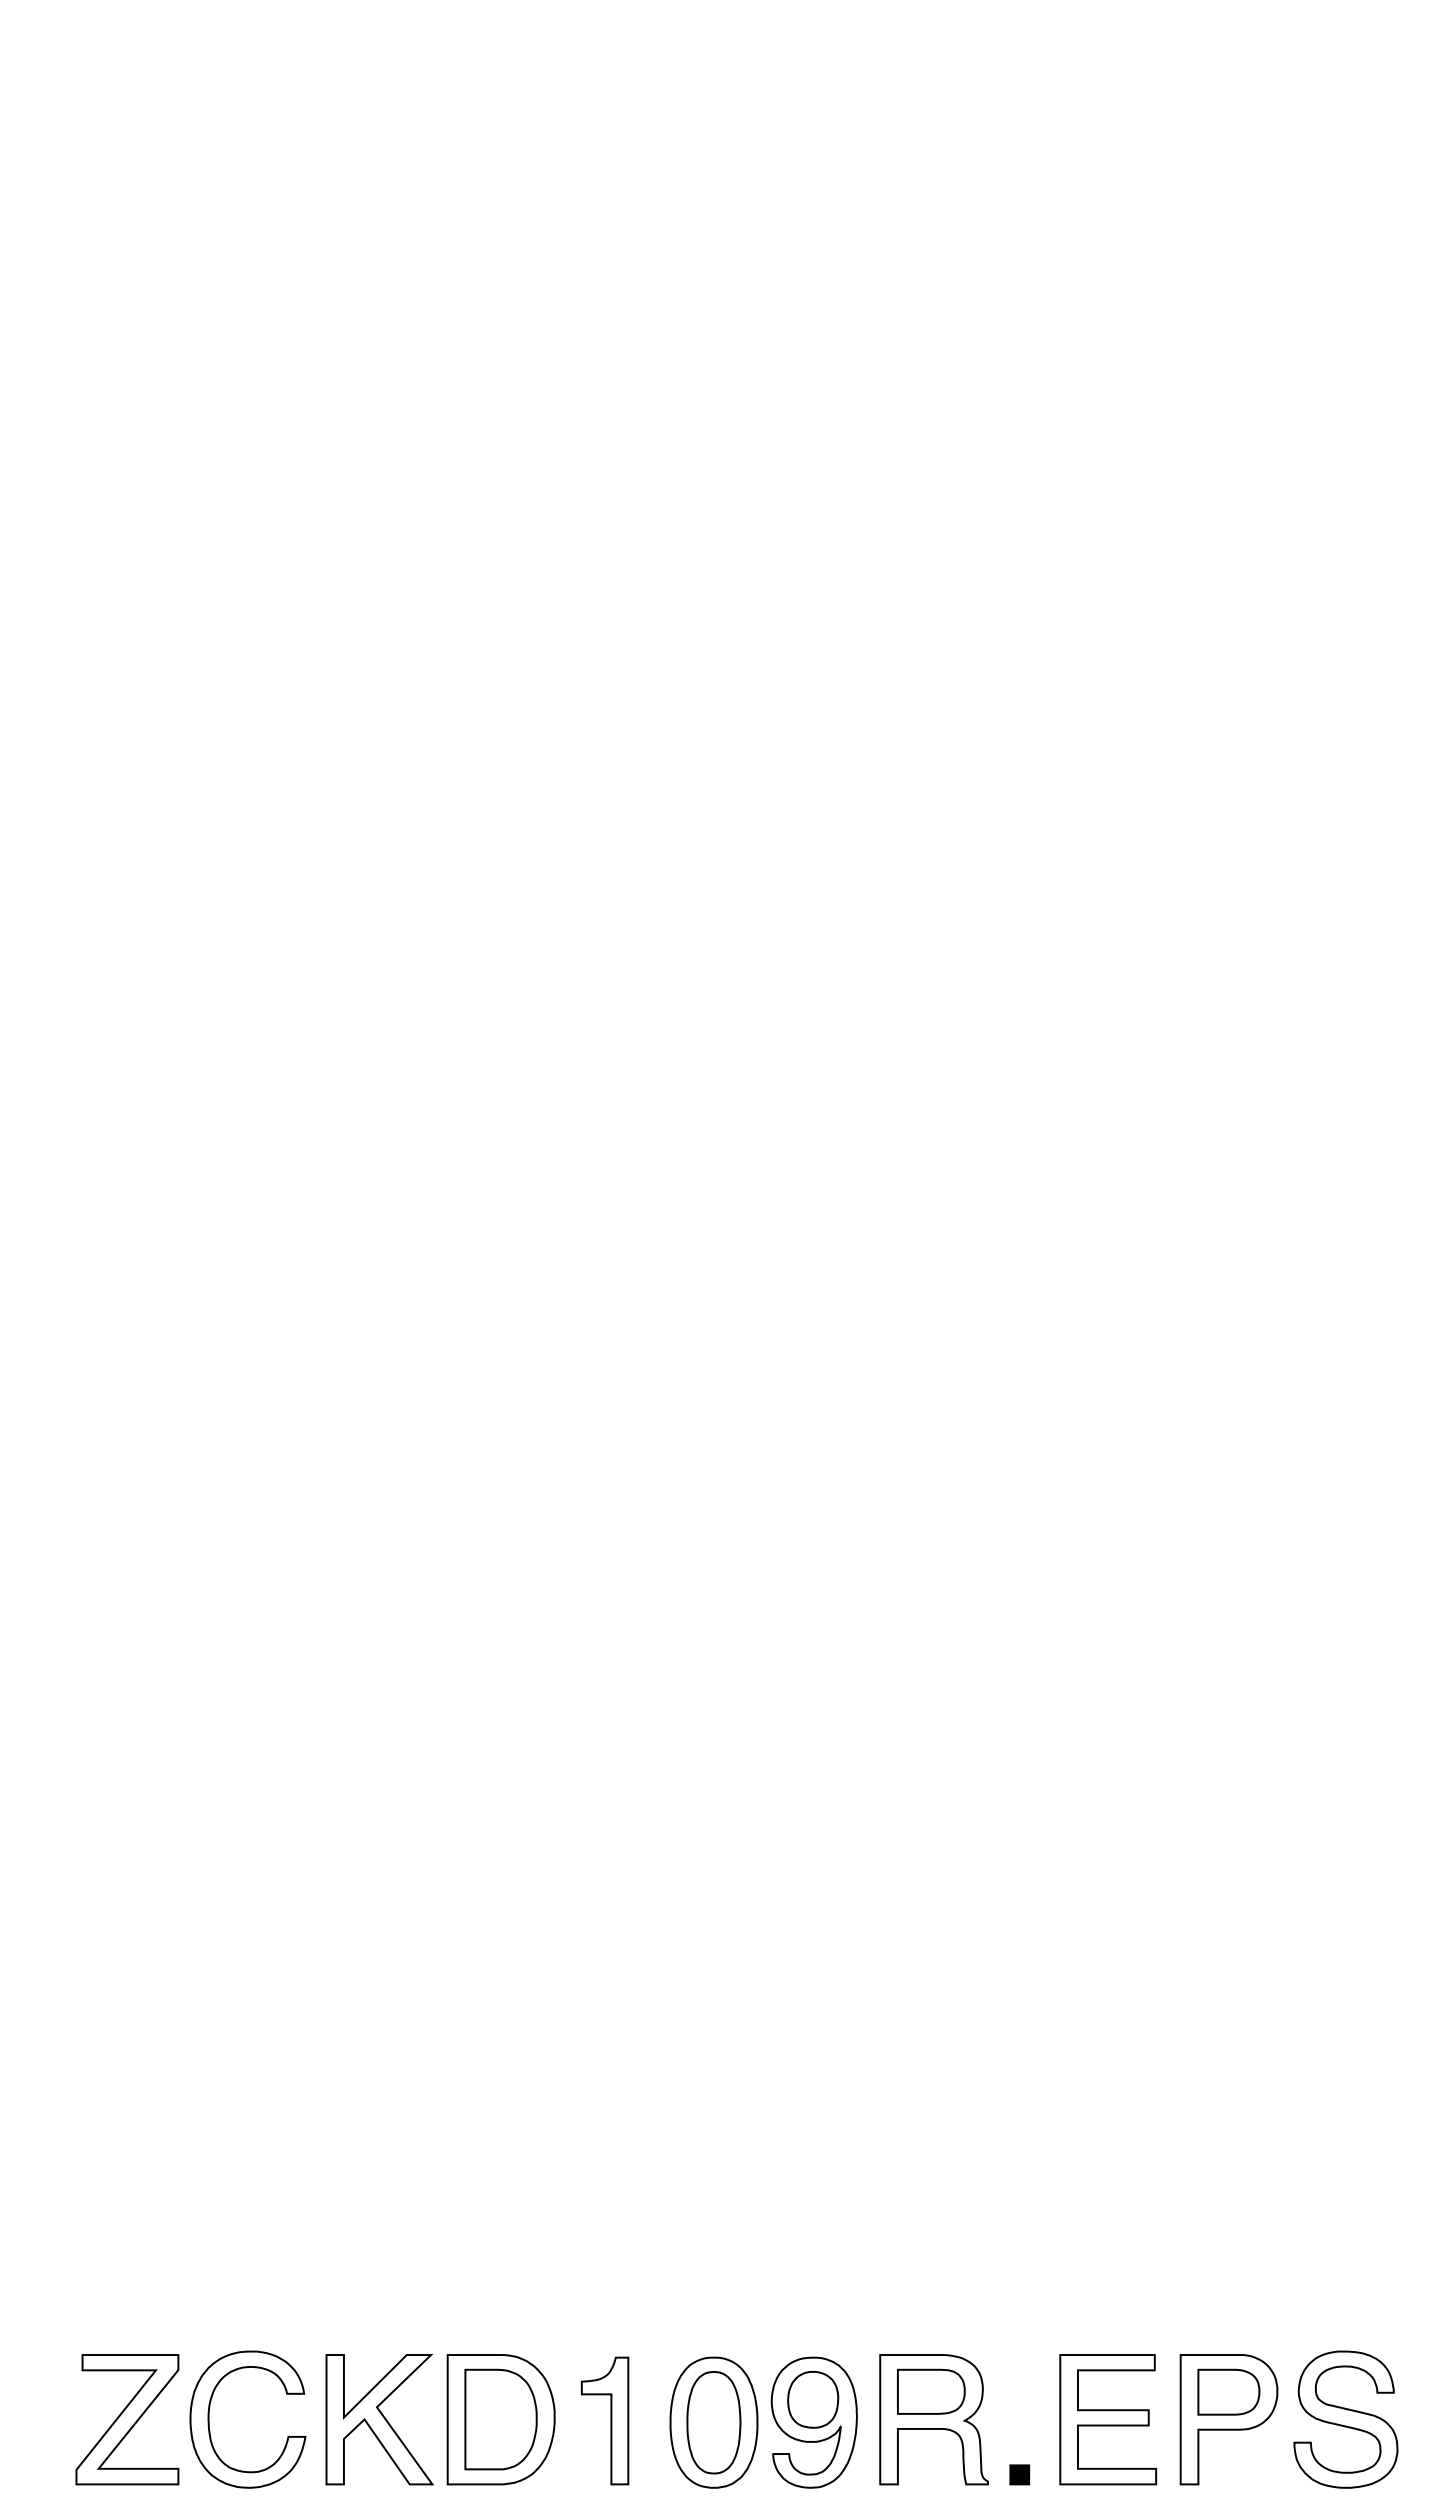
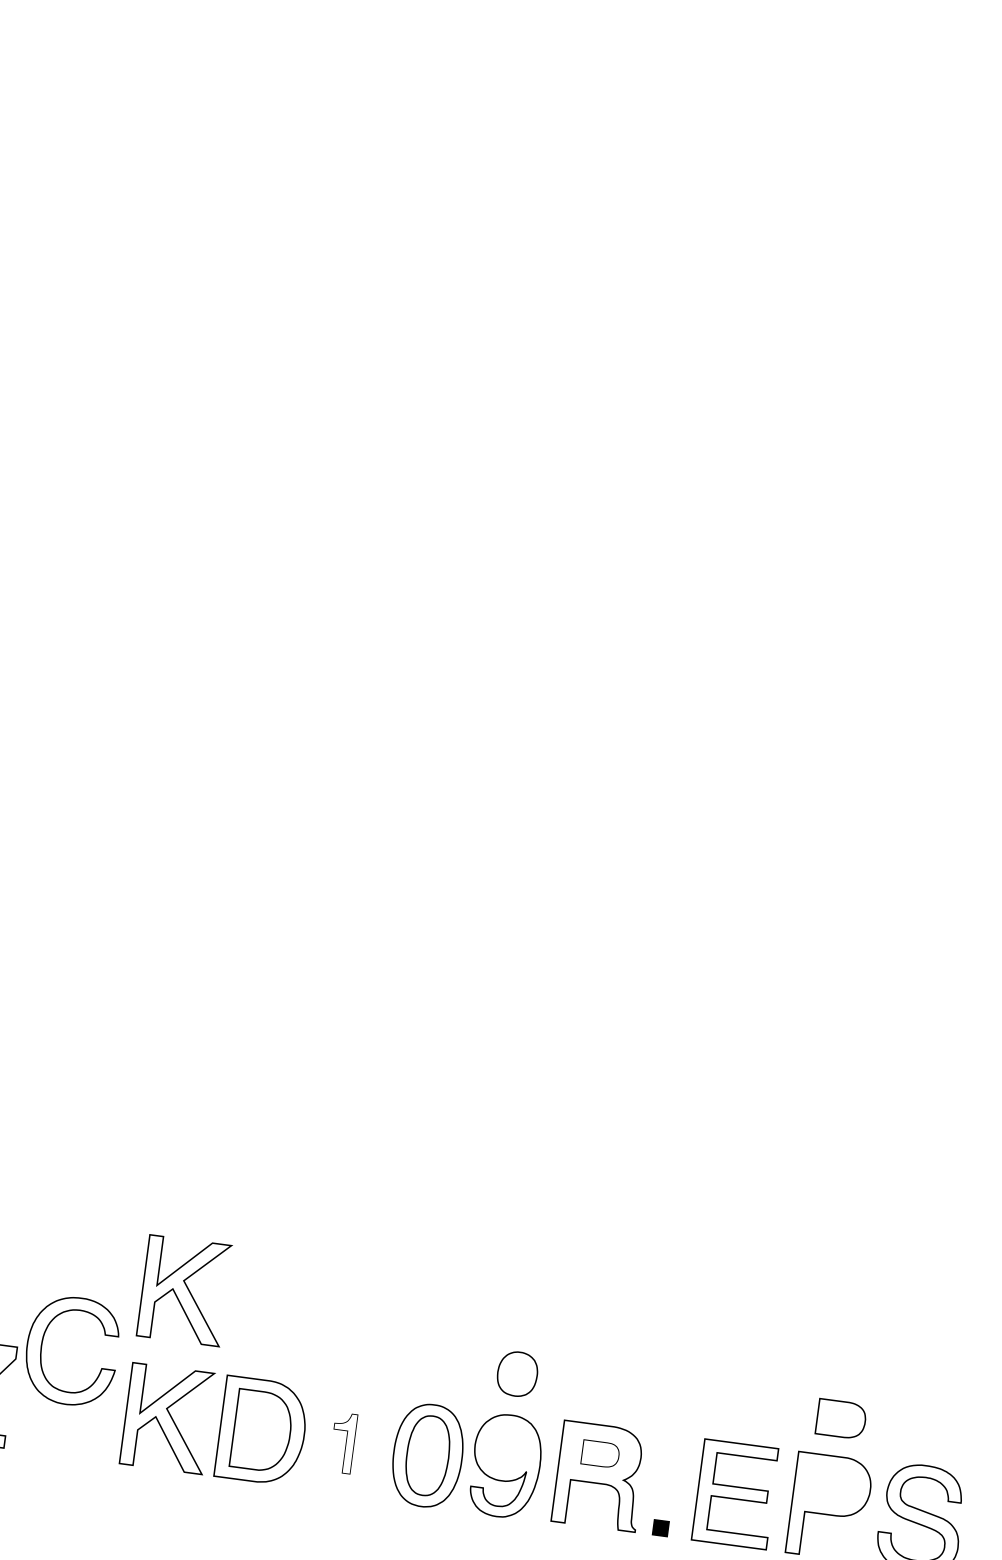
part: (379, 2255) -> (184, 1290), added
part: (931, 2391) -> (600, 1454), size x0.7
part: (1228, 2391) -> (841, 1418), moved
part: (813, 2399) -> (517, 1373), moved
part: (209, 2419) -> (42, 1346), moved
part: (604, 2420) -> (342, 1442), size x0.6

